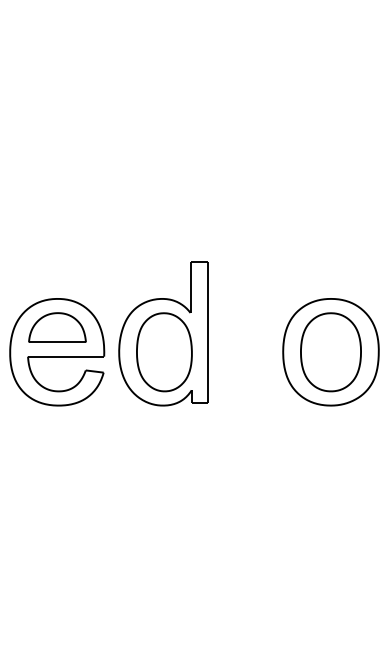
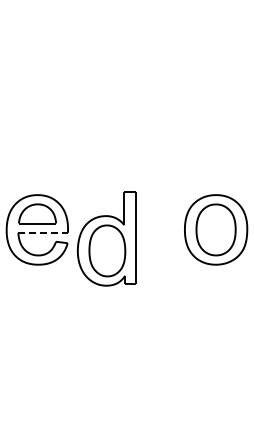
part: (163, 333) -> (106, 238), moved
line: (66, 356) -> (43, 232), solid -> dashed

